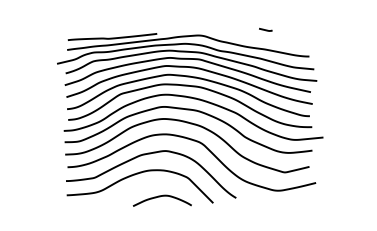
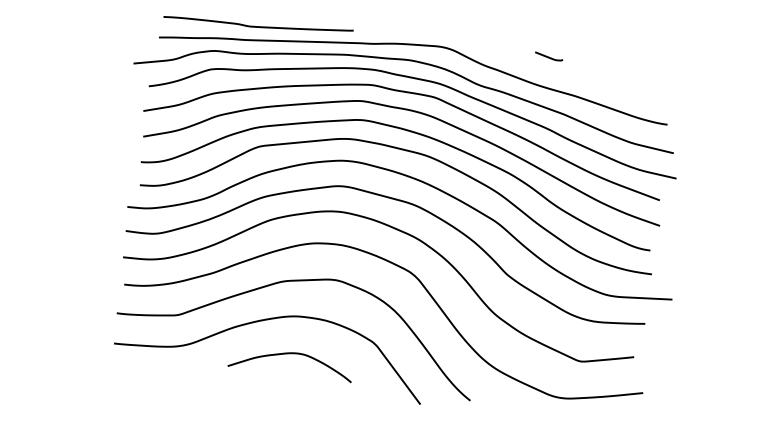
line: (265, 29) -> (548, 55), moved
curve: (160, 197) -> (288, 356), moved

